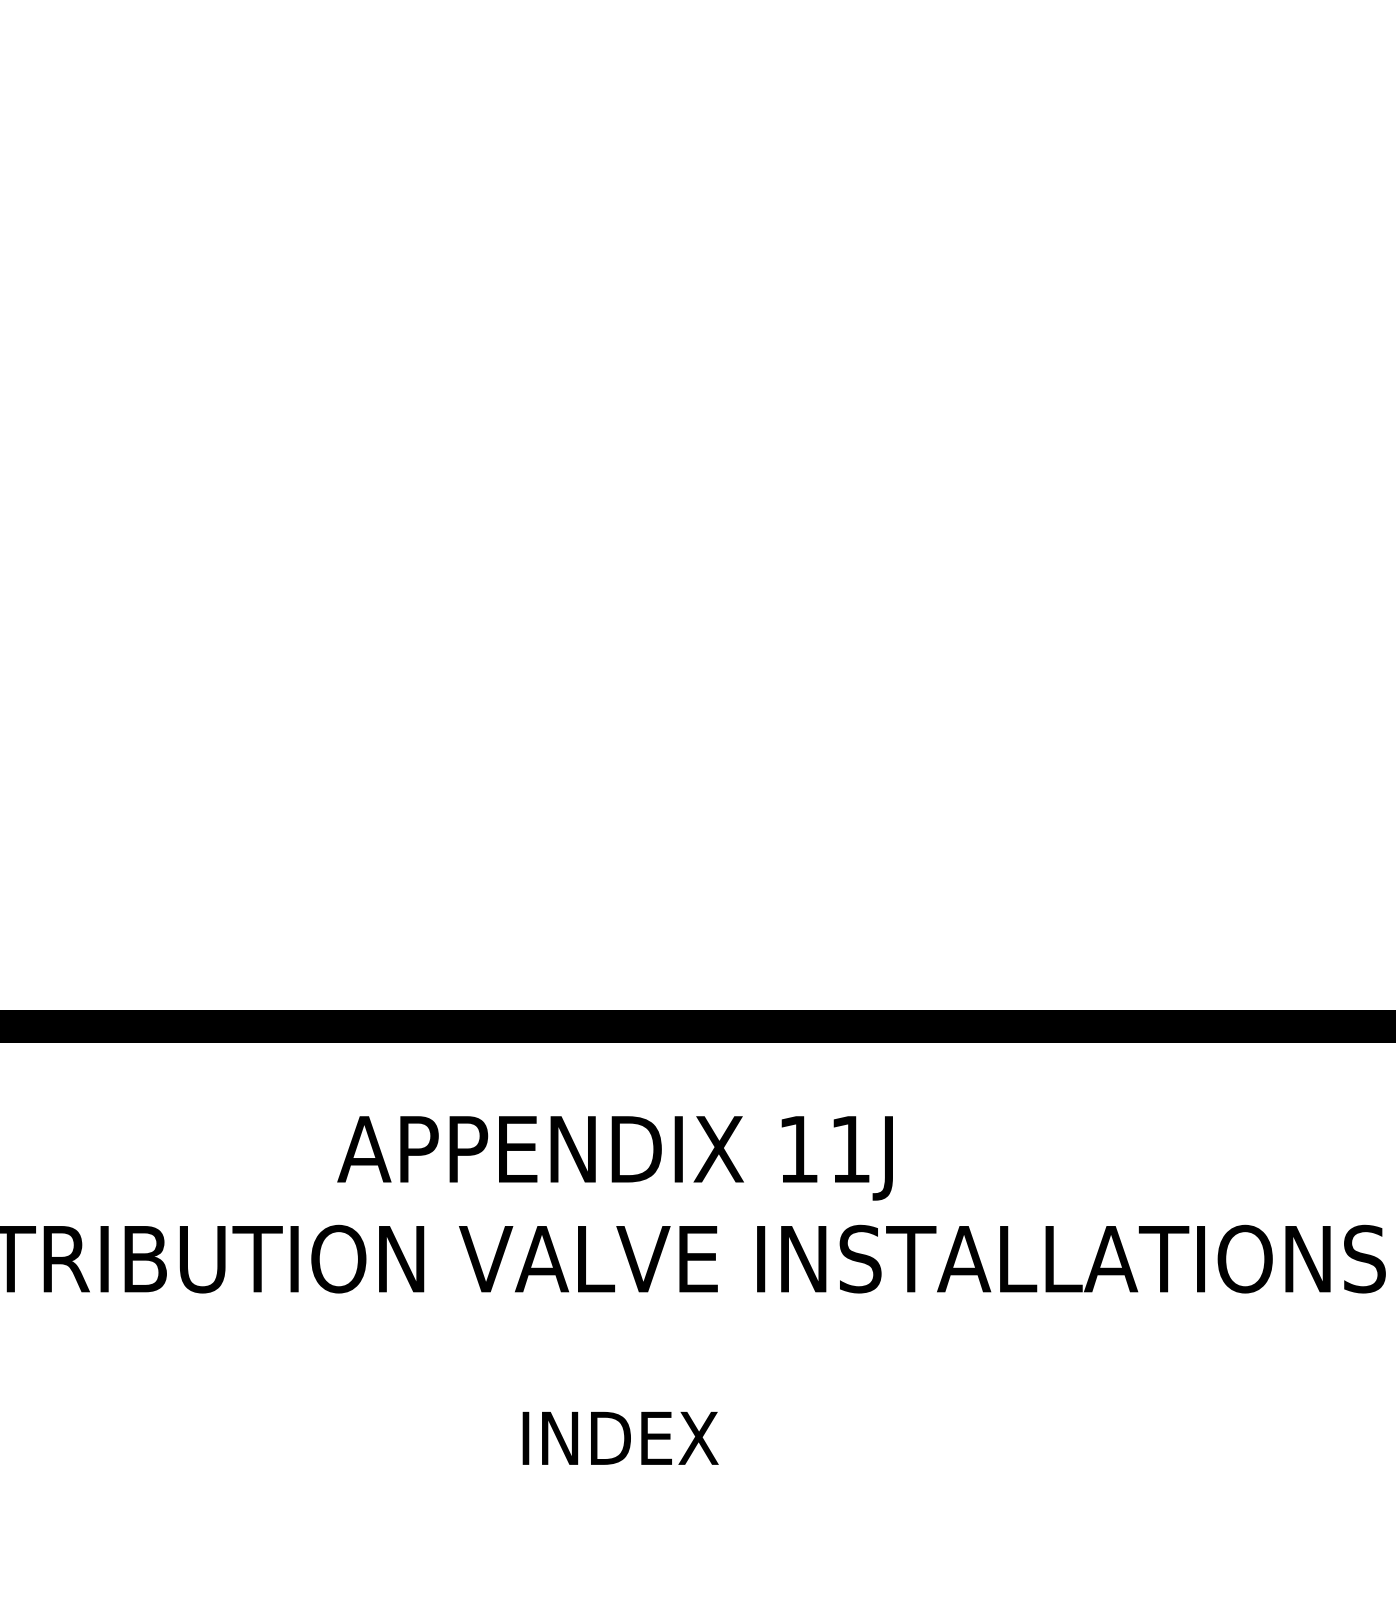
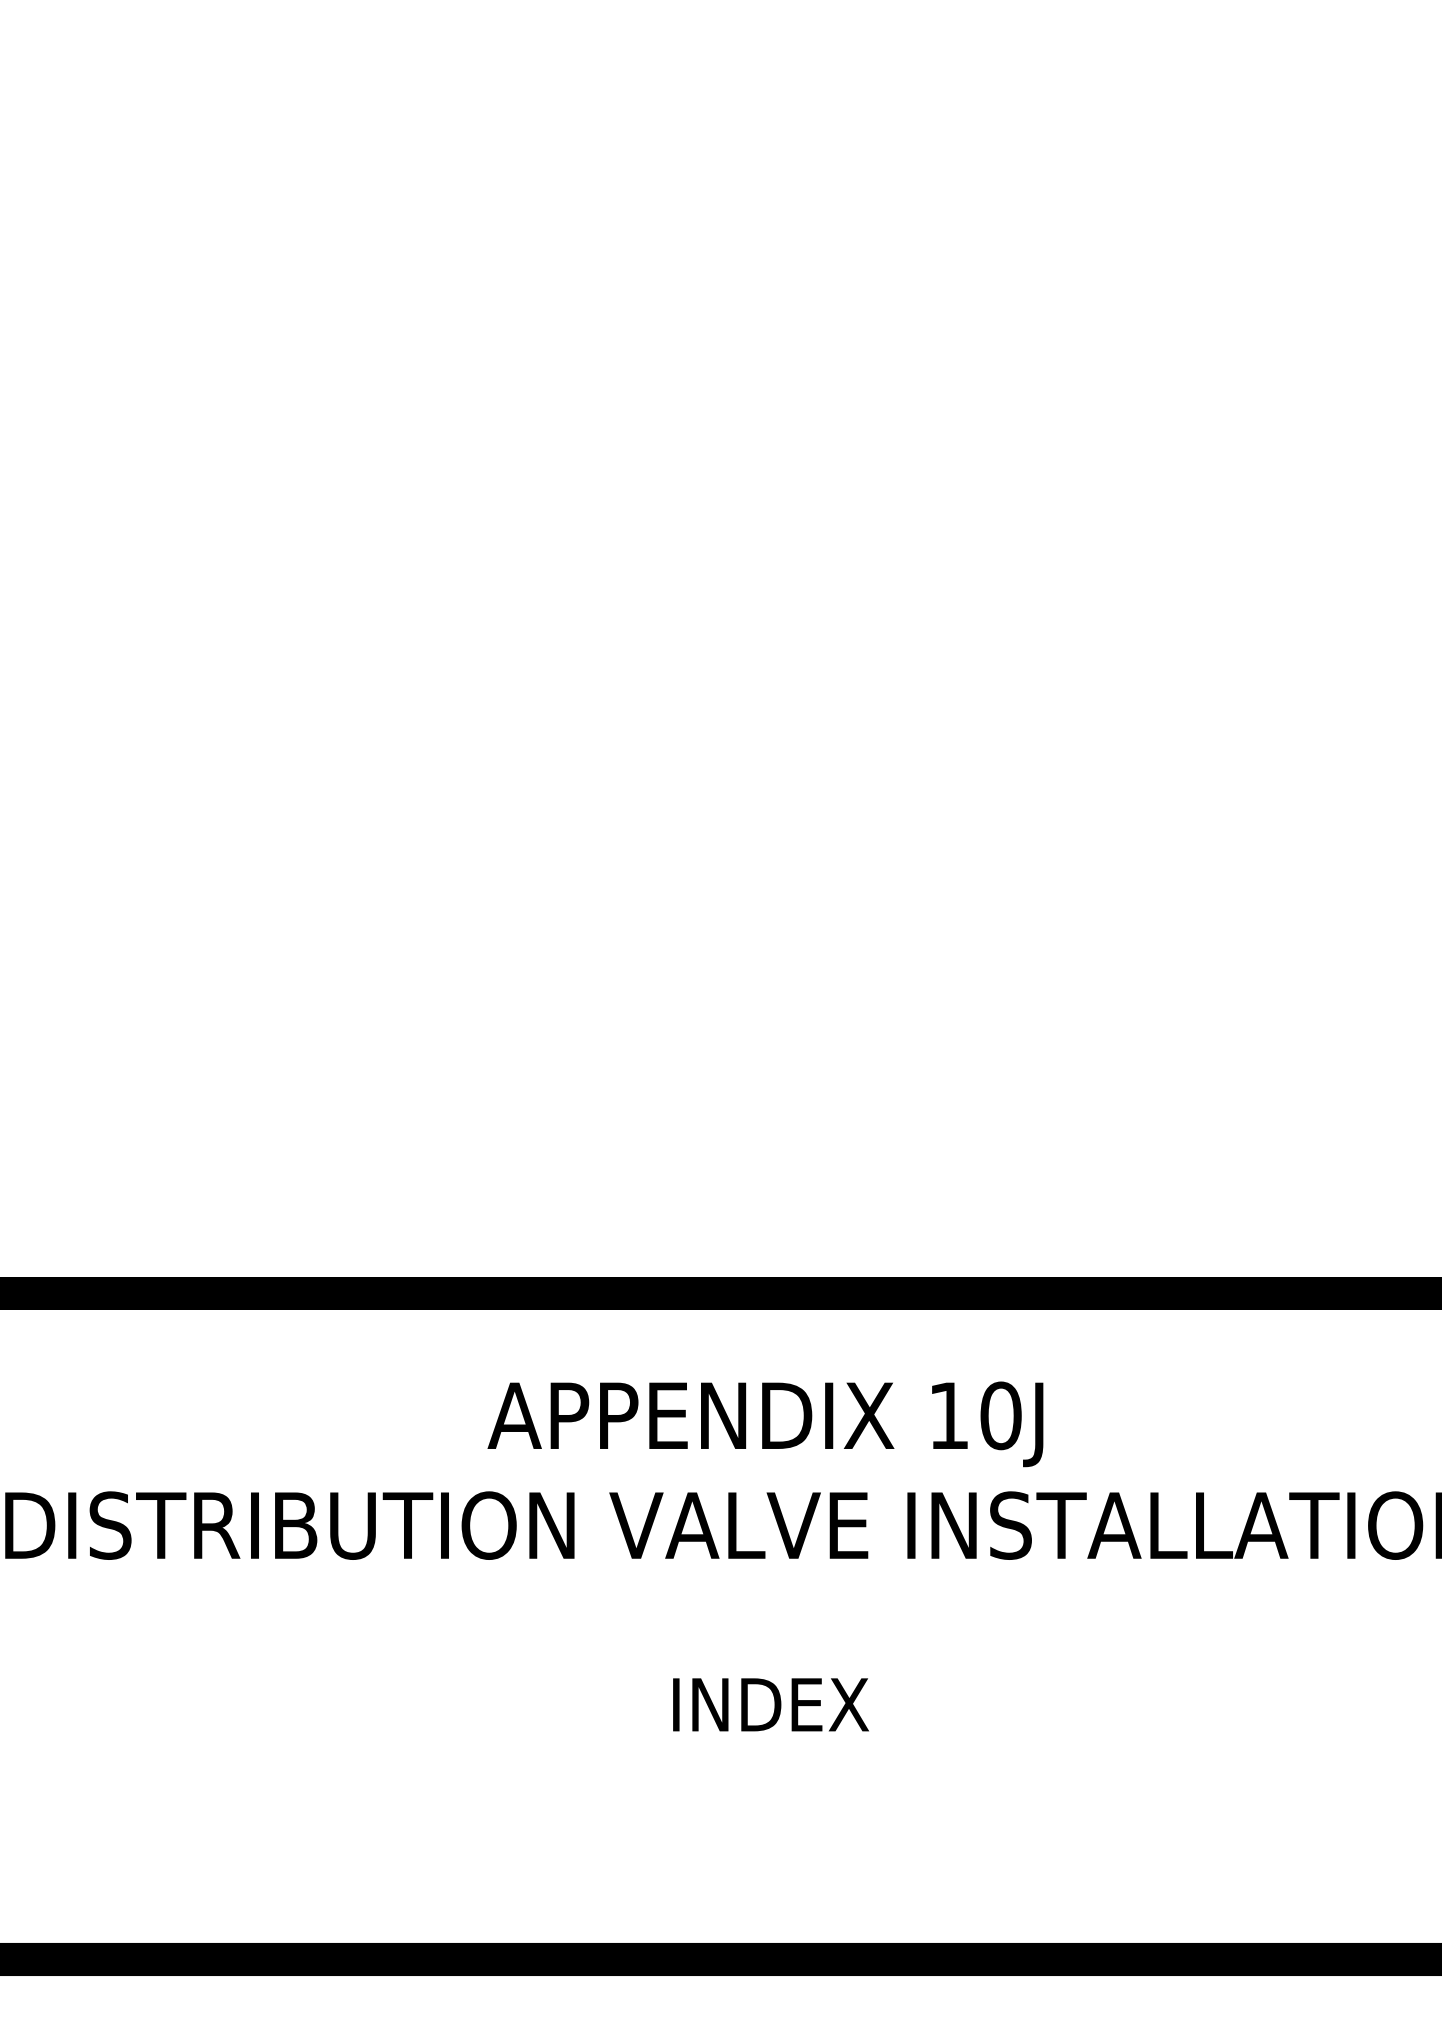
text: (850, 1149) -> (1000, 1415), 11J -> 10J

